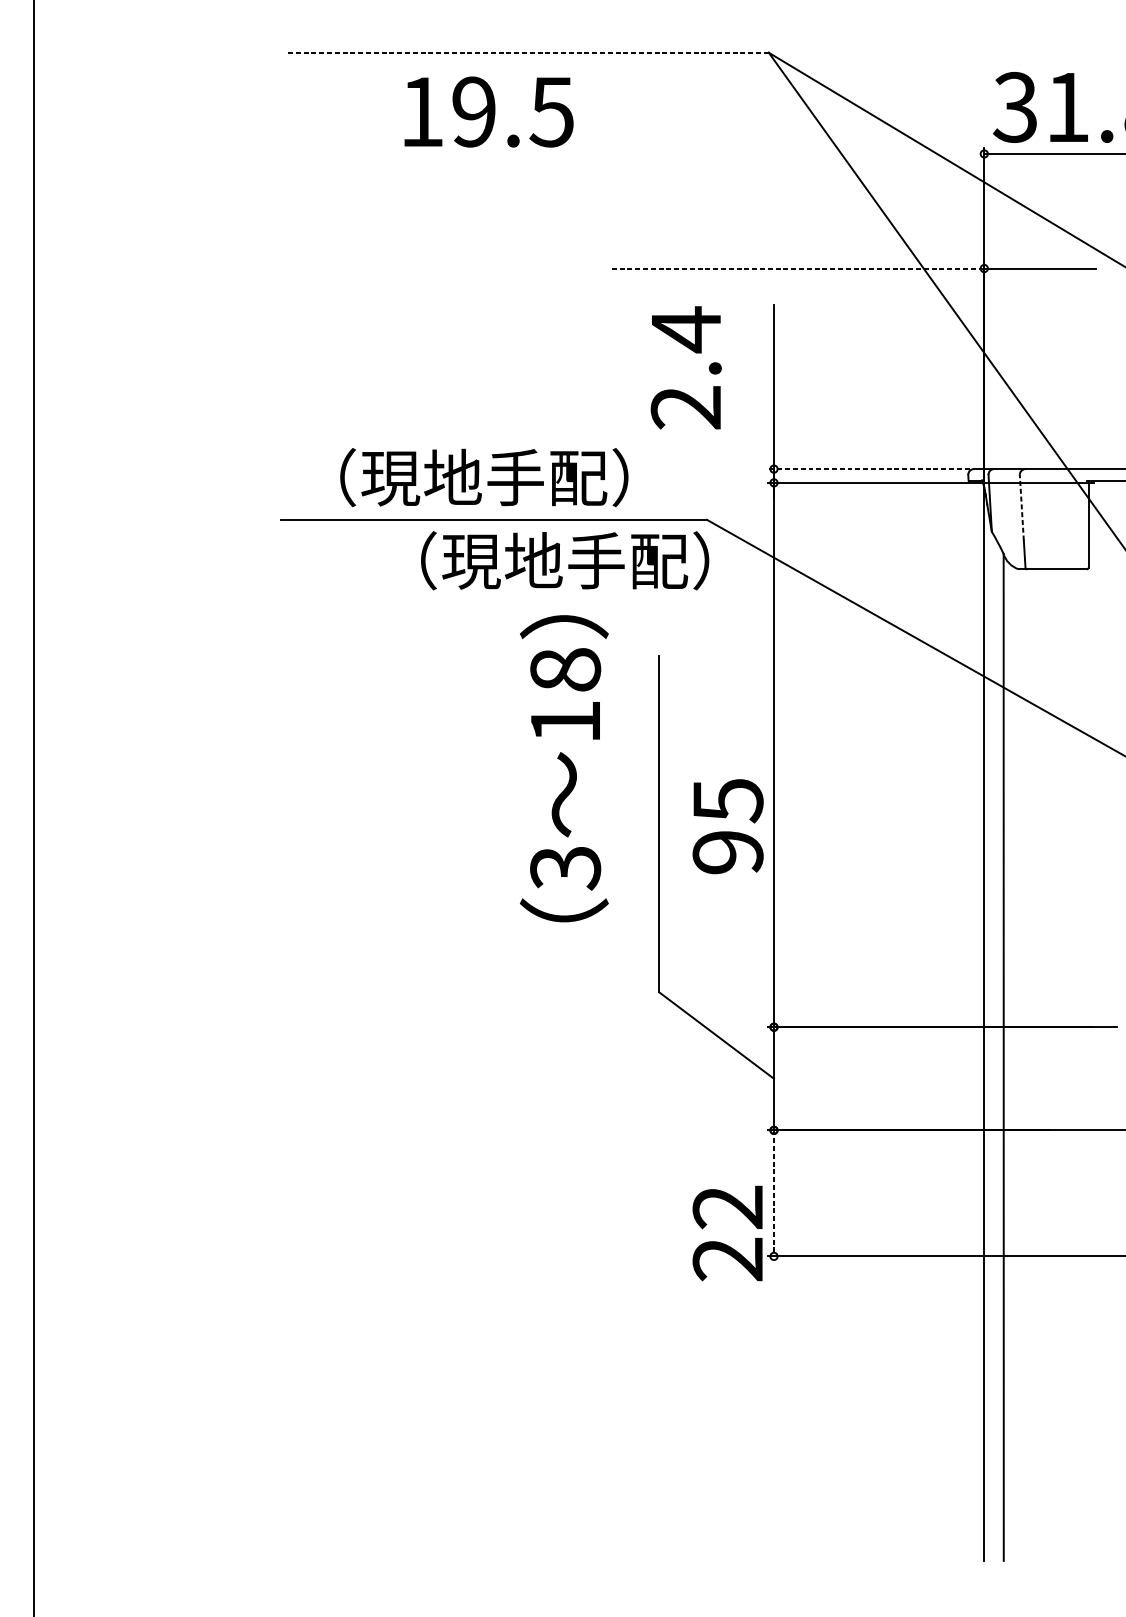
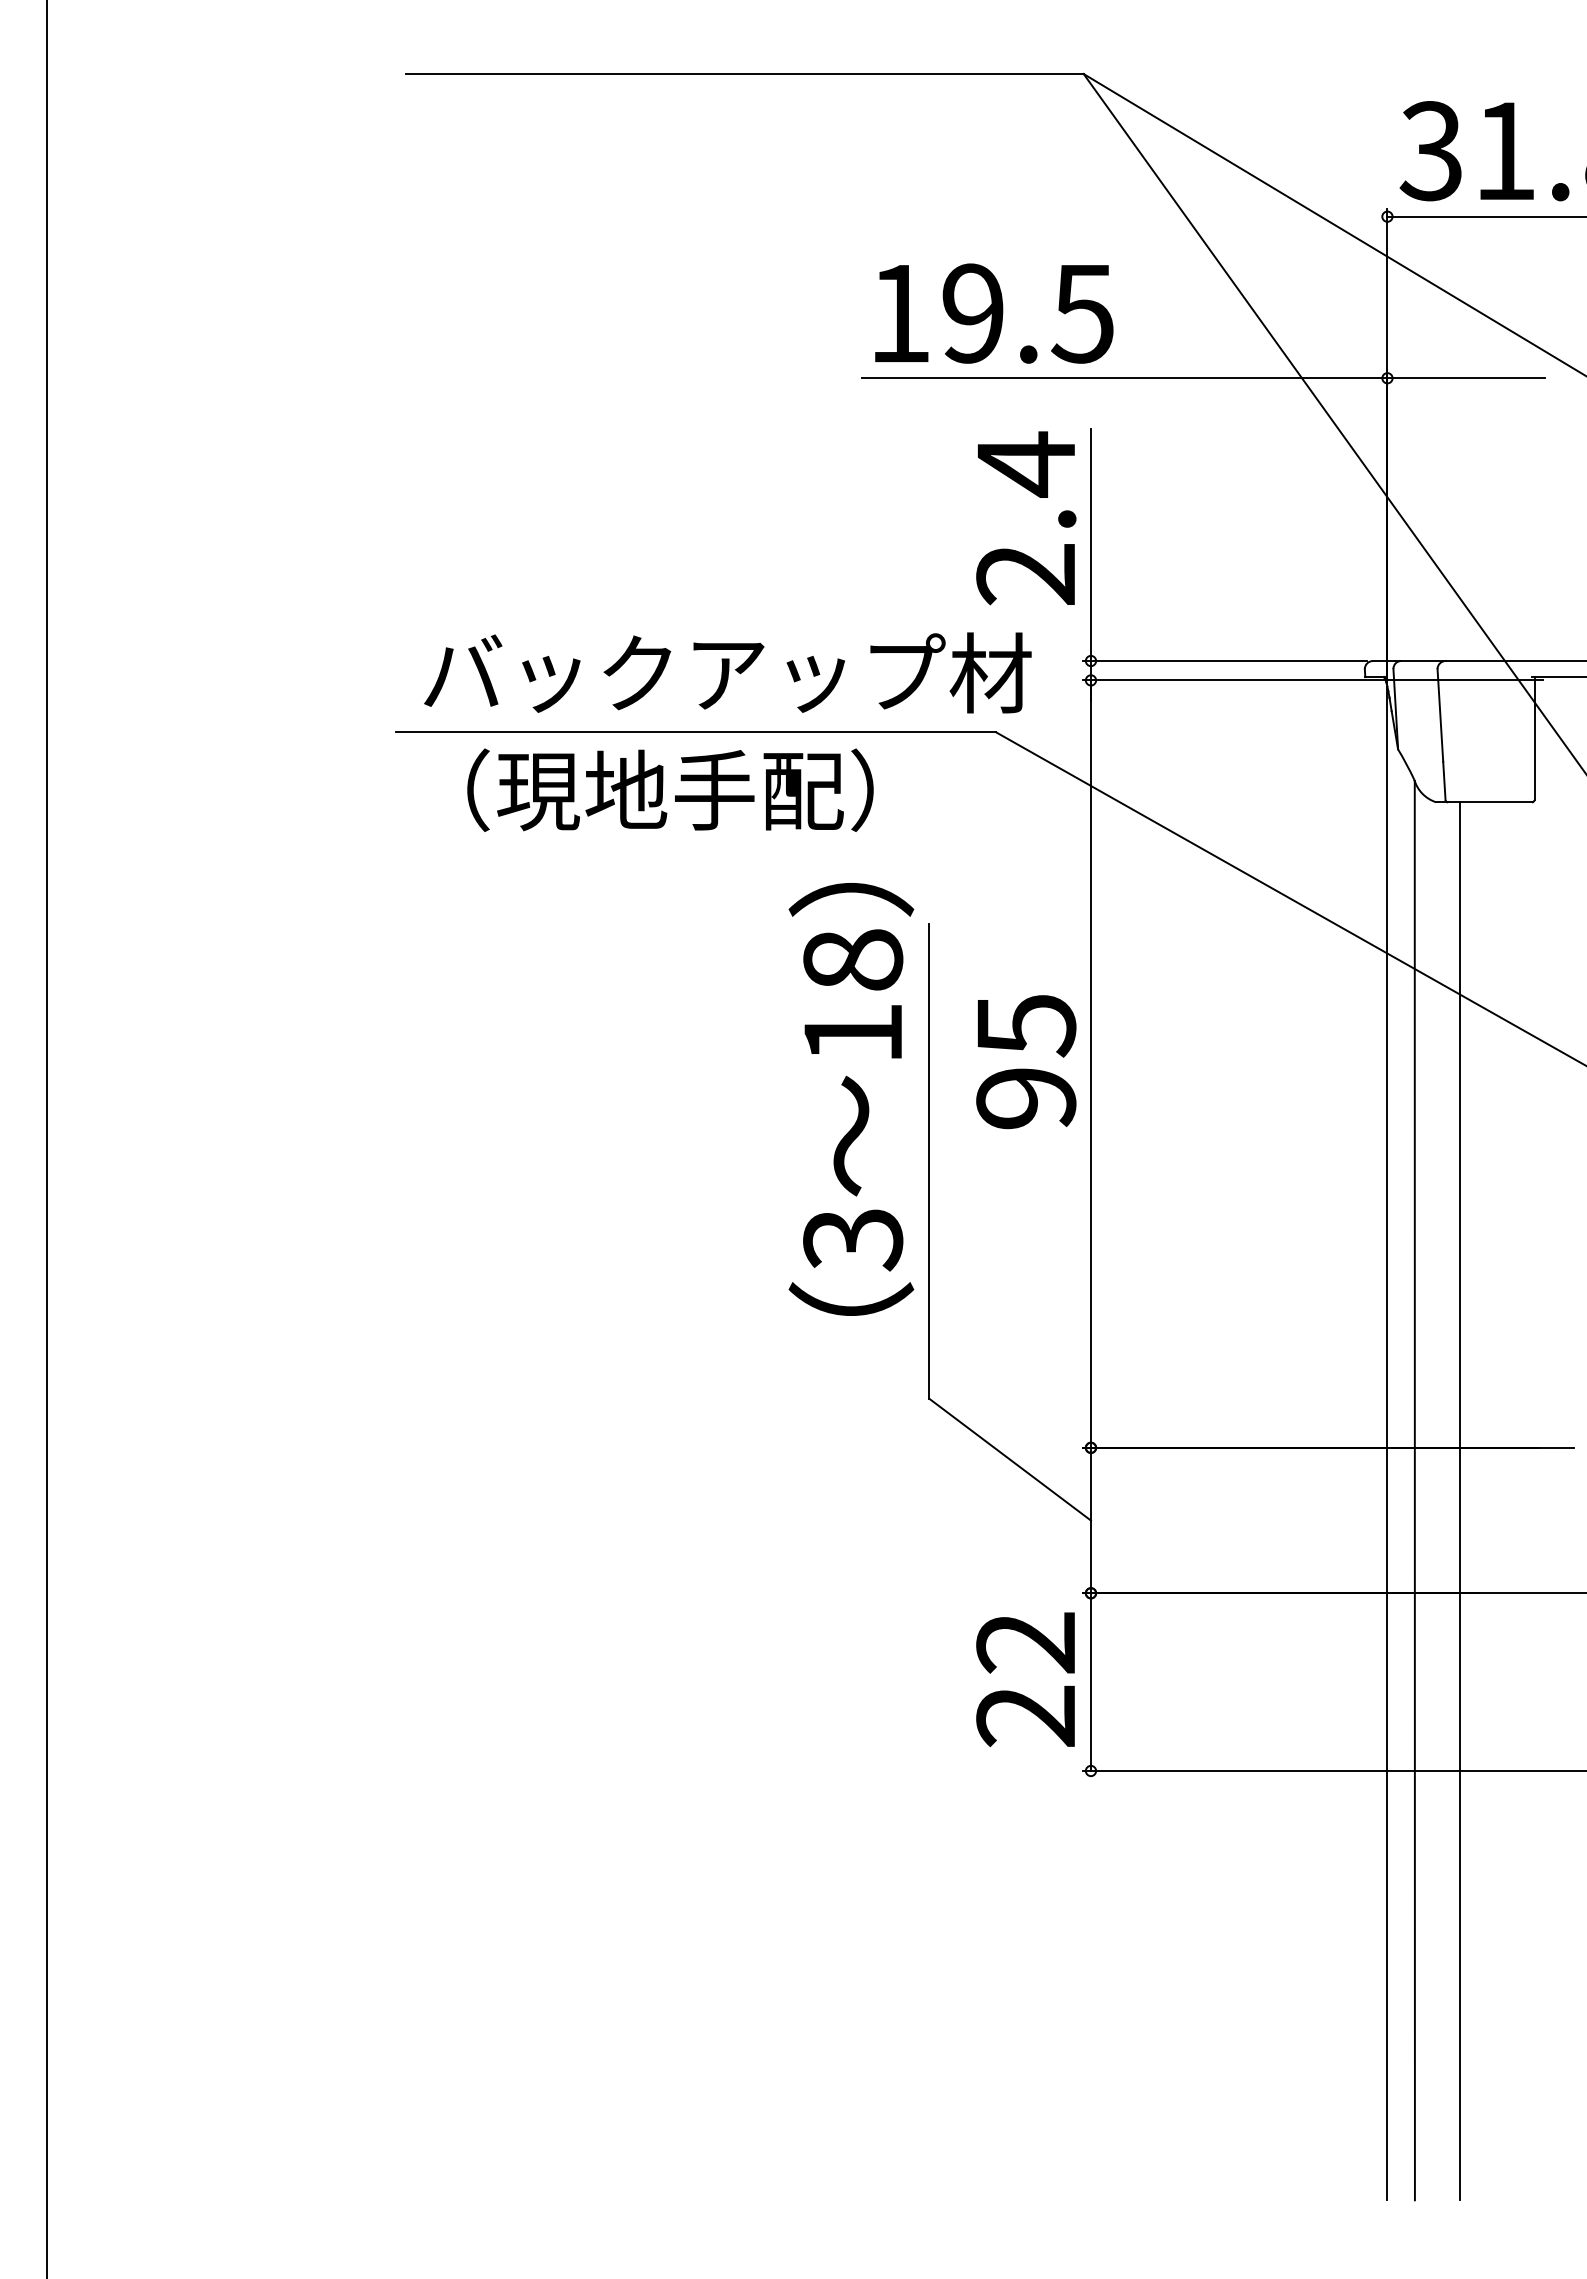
line: (528, 53) -> (744, 74), dashed -> solid
text: (489, 111) -> (994, 313), moved
line: (797, 268) -> (1124, 378), dashed -> solid
text: (686, 368) -> (1026, 518), moved
line: (868, 469) -> (1224, 661), dashed -> solid
text: (516, 477) -> (727, 672), （現地手配） -> バックアップ材
line: (1021, 507) -> (1440, 714), dashed -> solid
text: (565, 560) -> (670, 789), moved
text: (564, 768) -> (851, 1099), moved
text: (728, 826) -> (1026, 1062), moved
line: (1036, 1065) -> (1460, 1501), added
line: (773, 1193) -> (1090, 1682), dashed -> solid
text: (727, 1233) -> (1025, 1679), moved

